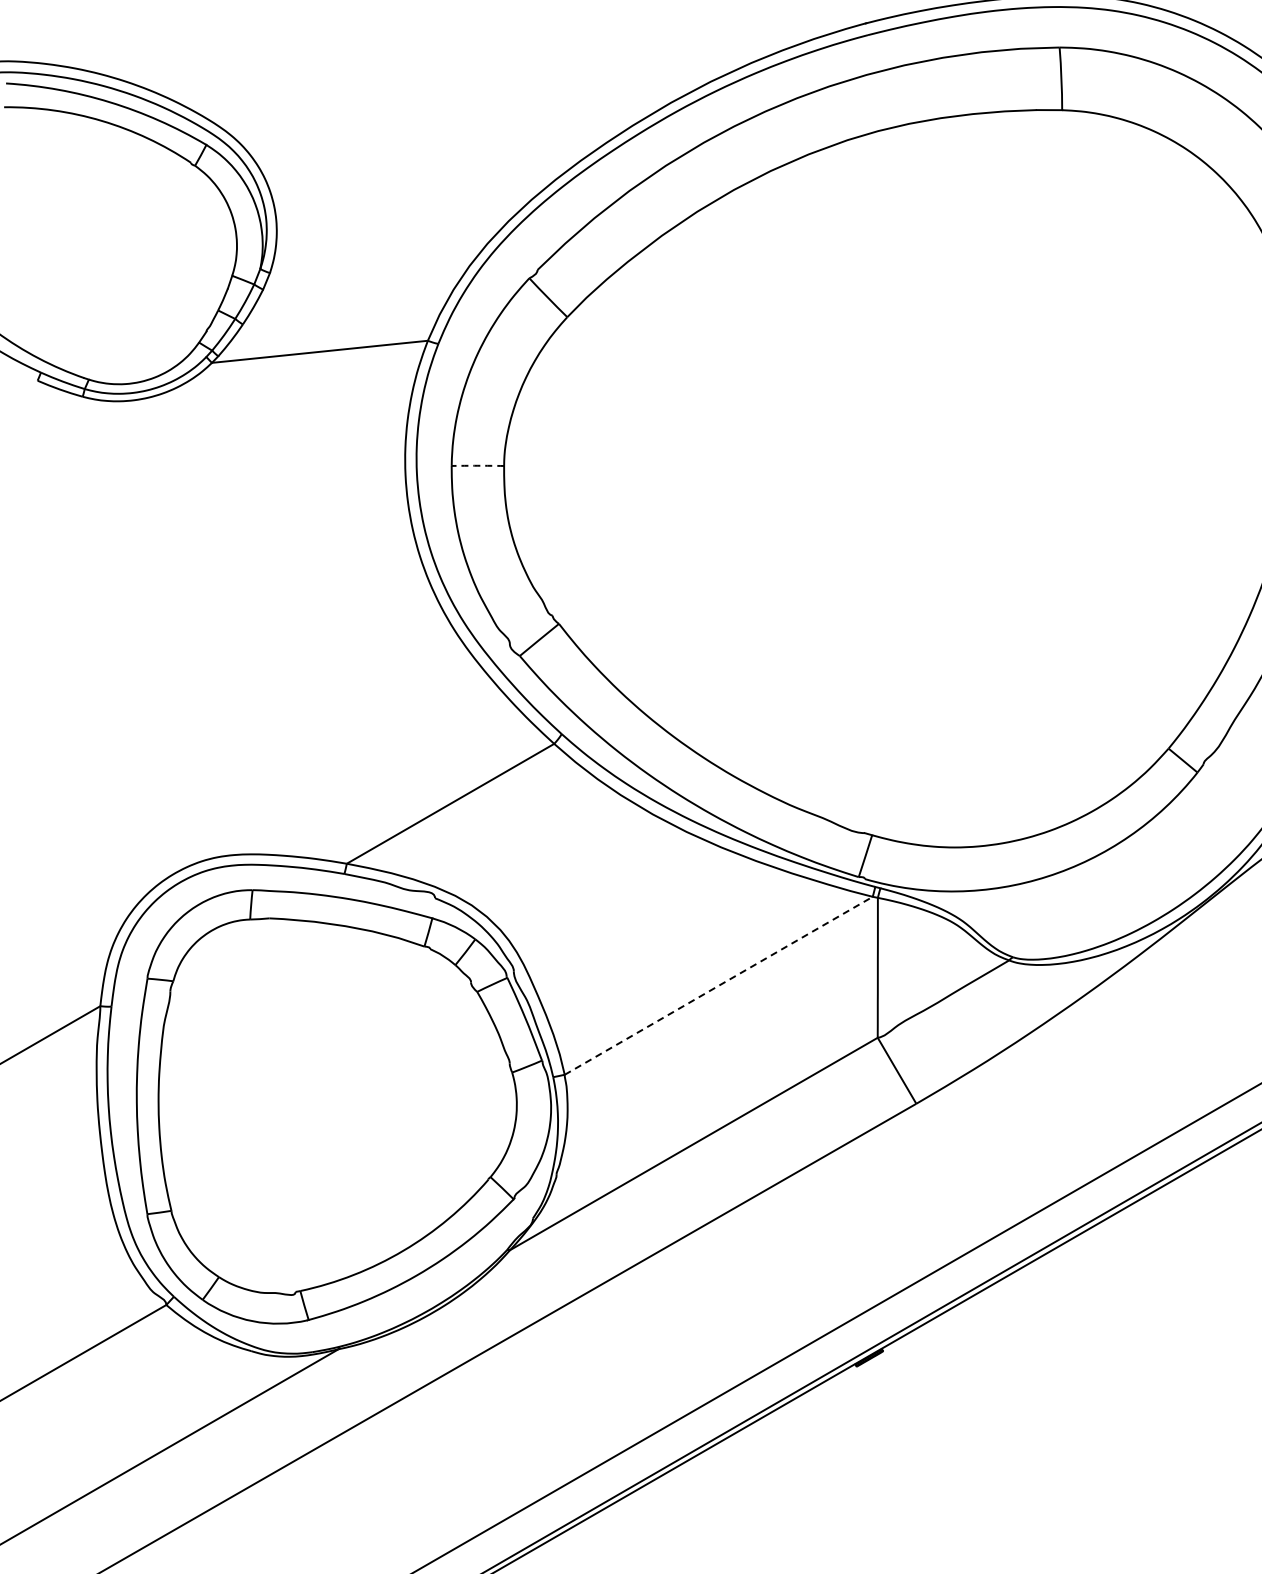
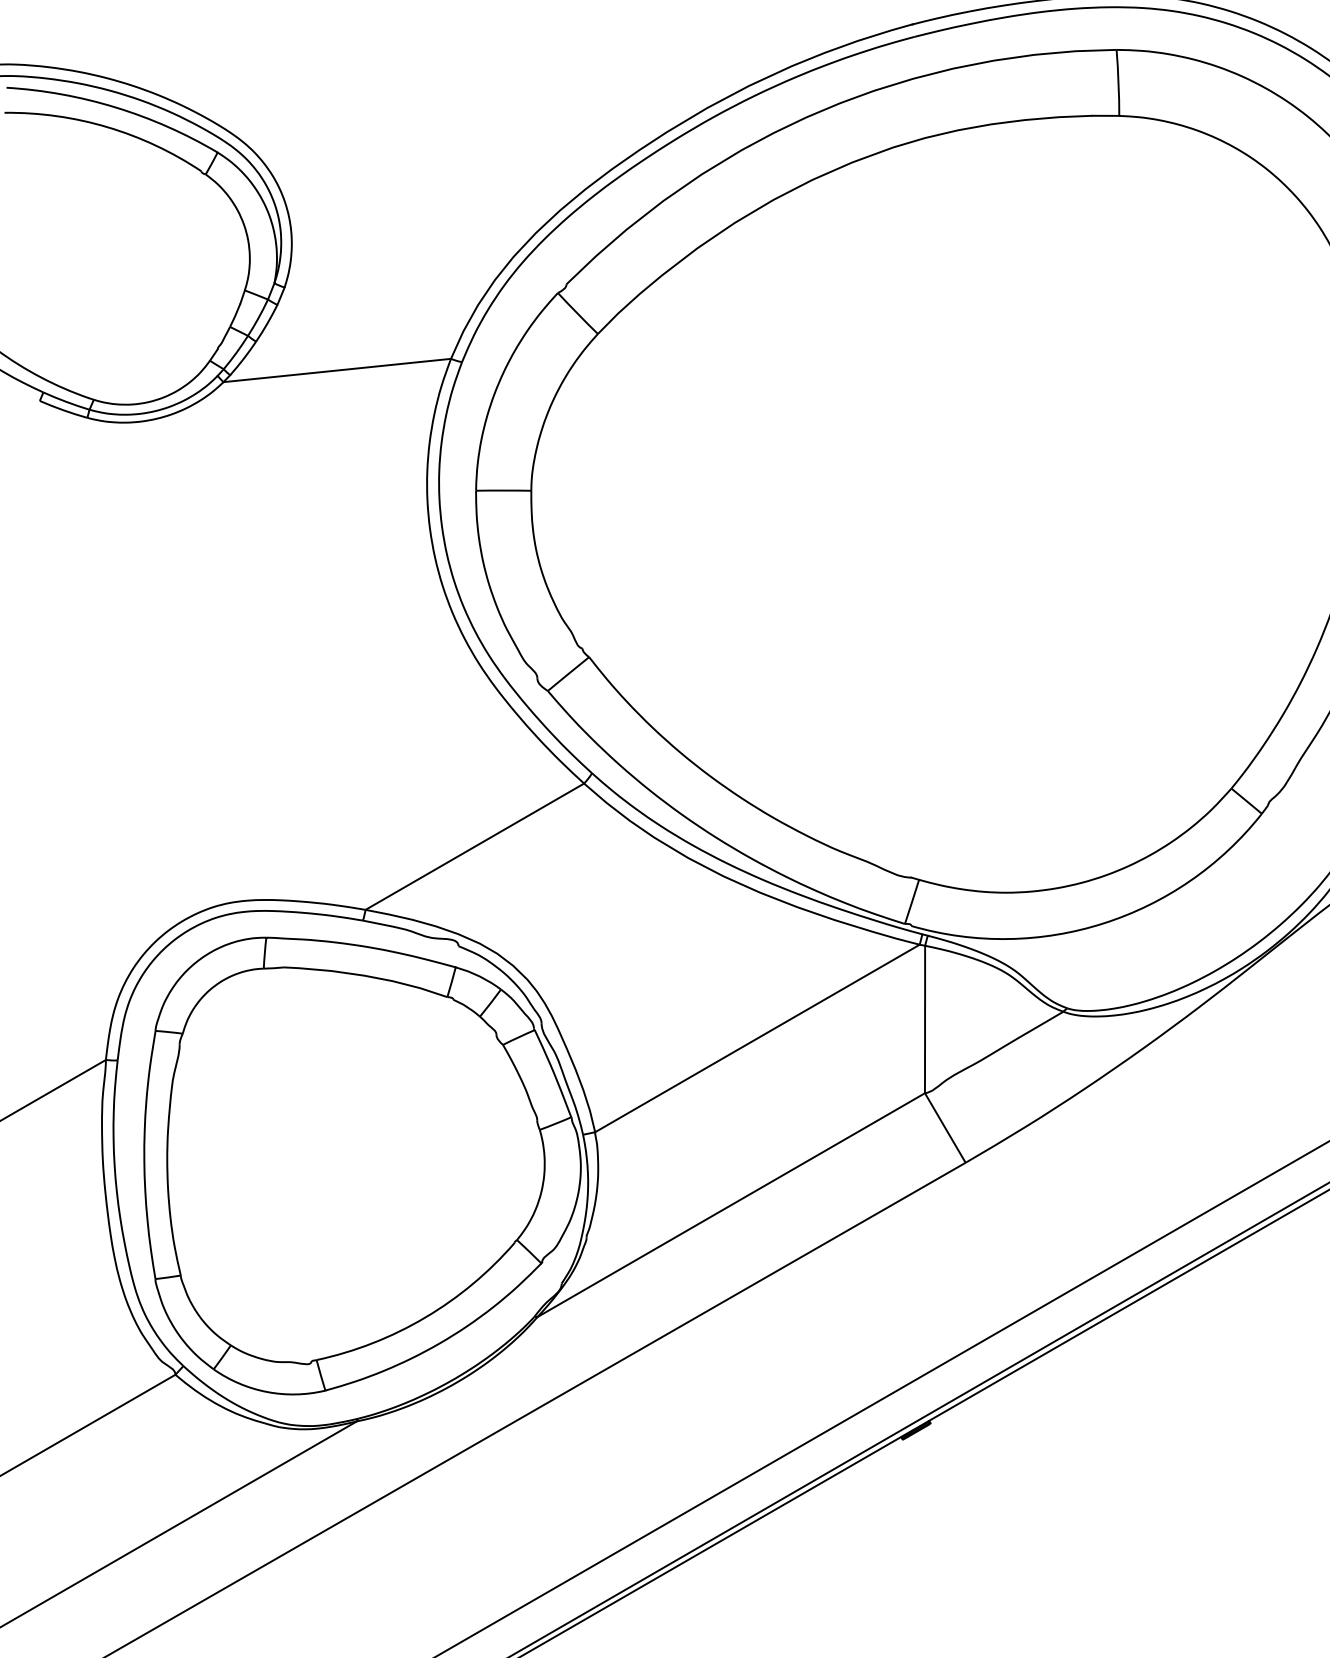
arc: (477, 465) -> (503, 490), dashed -> solid
line: (718, 985) -> (757, 1038), dashed -> solid

